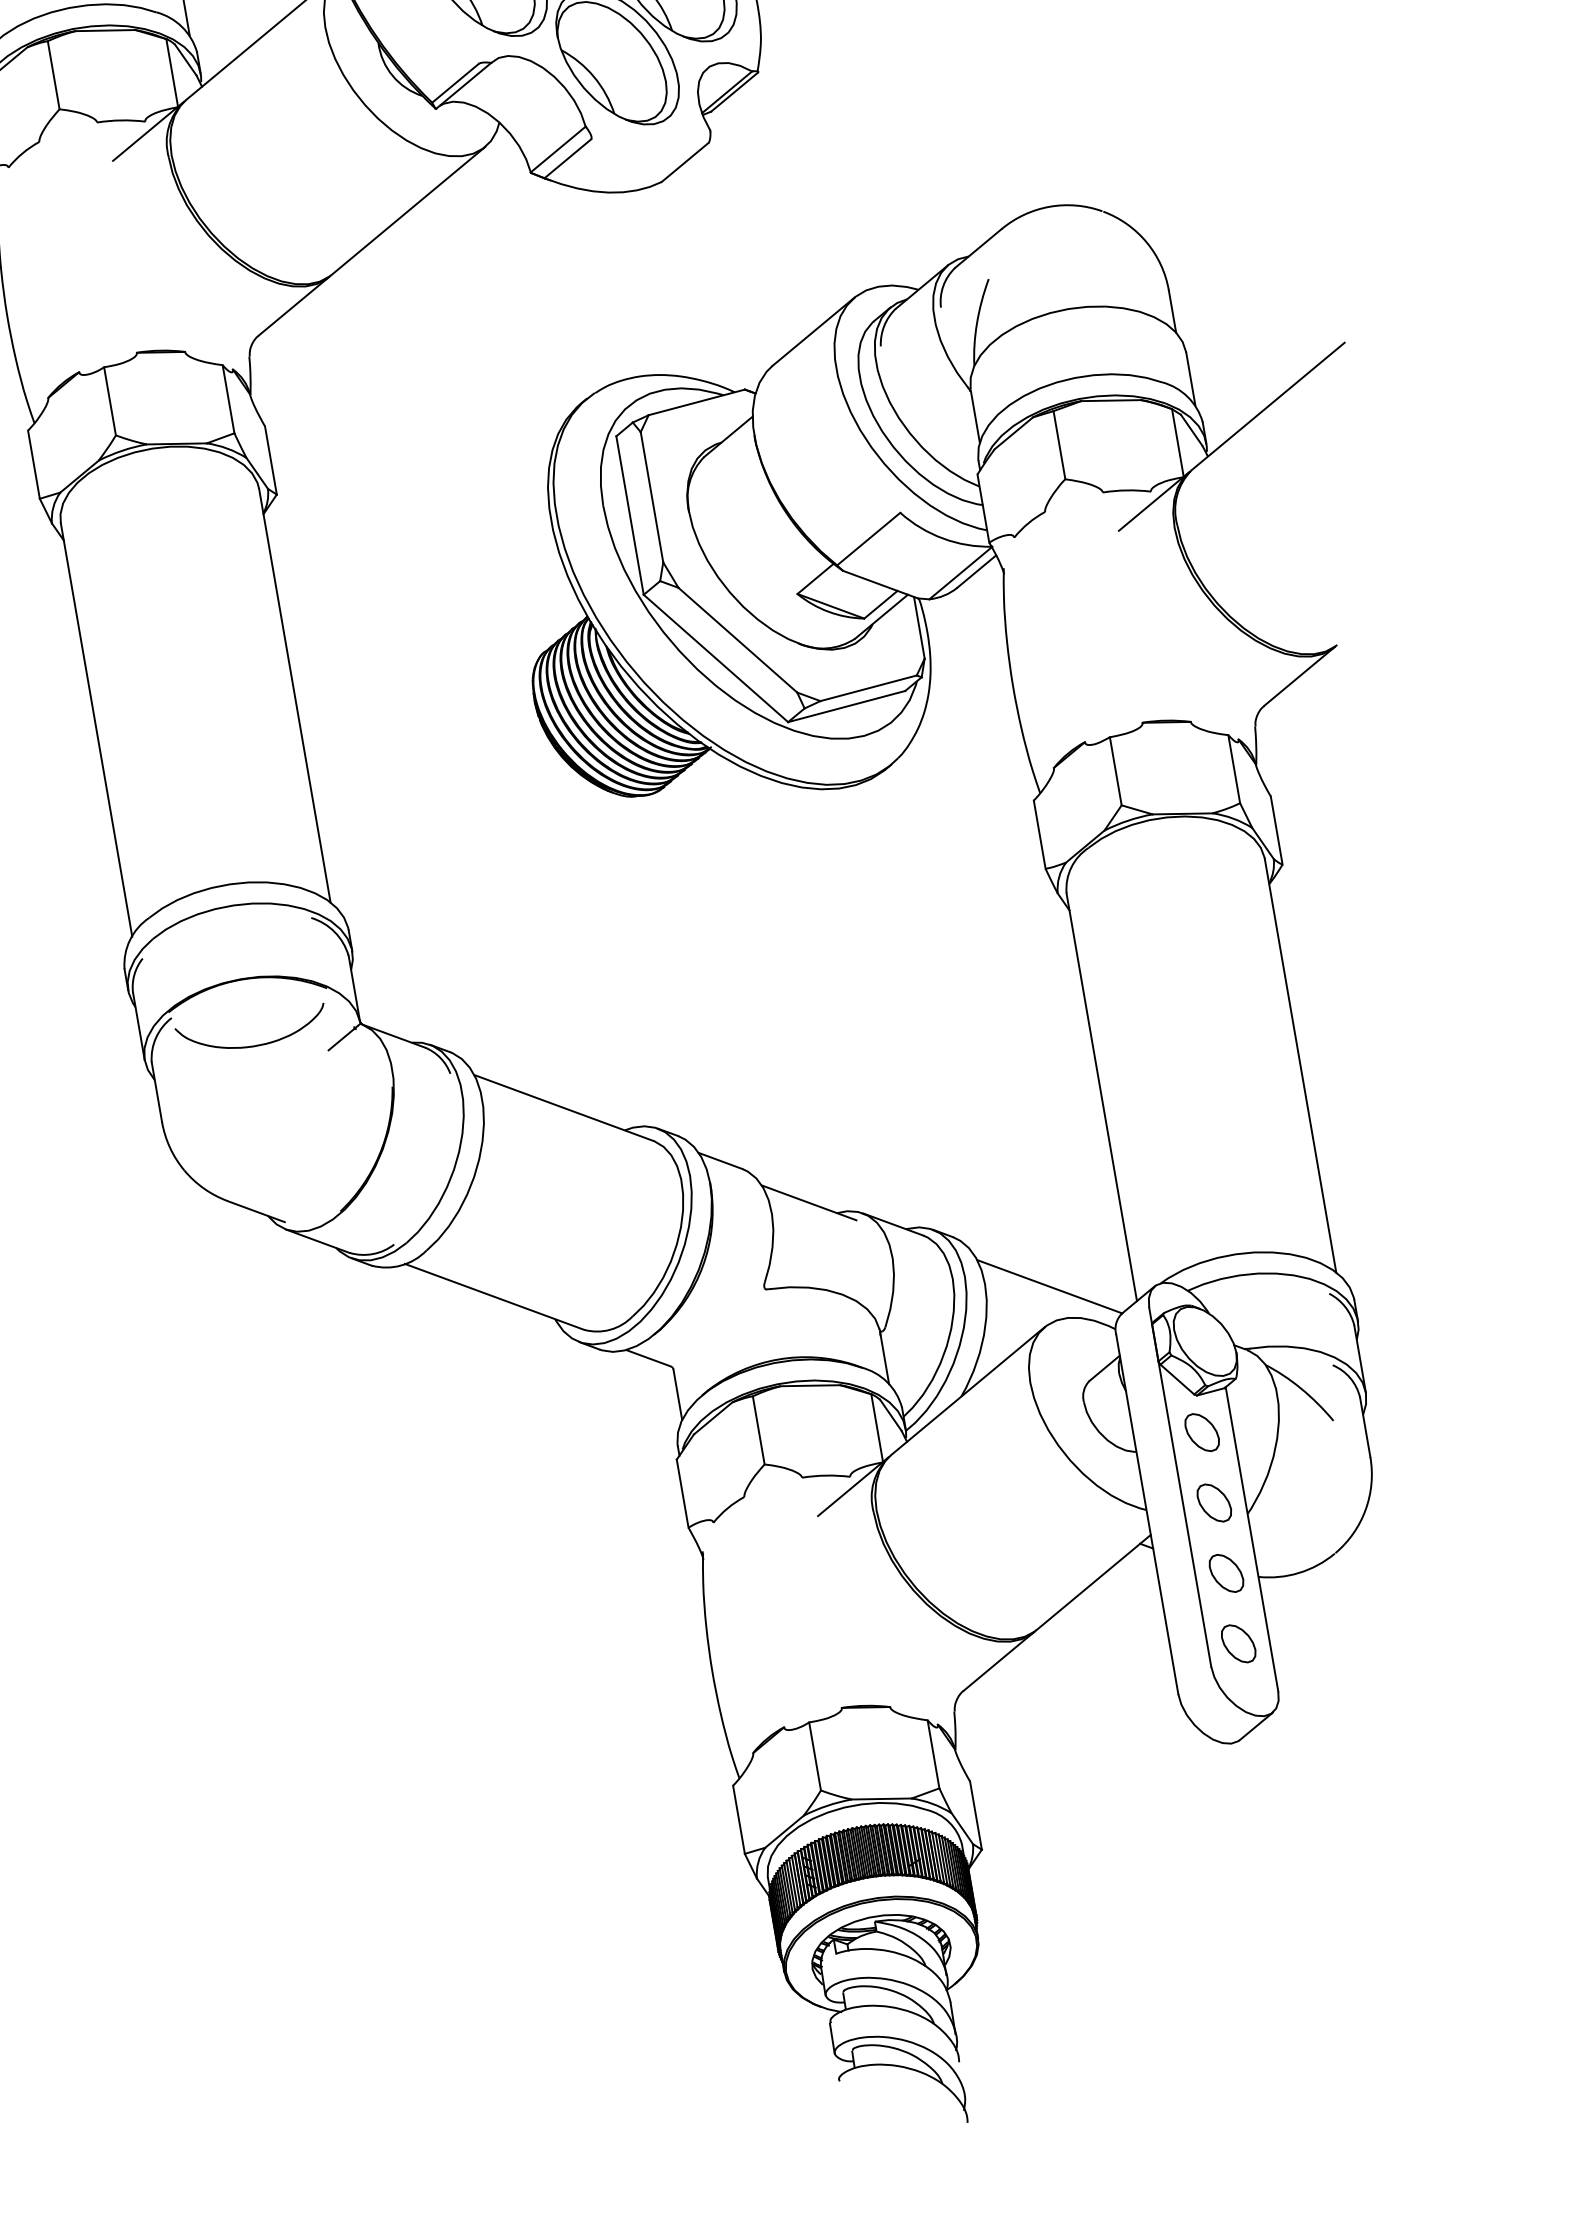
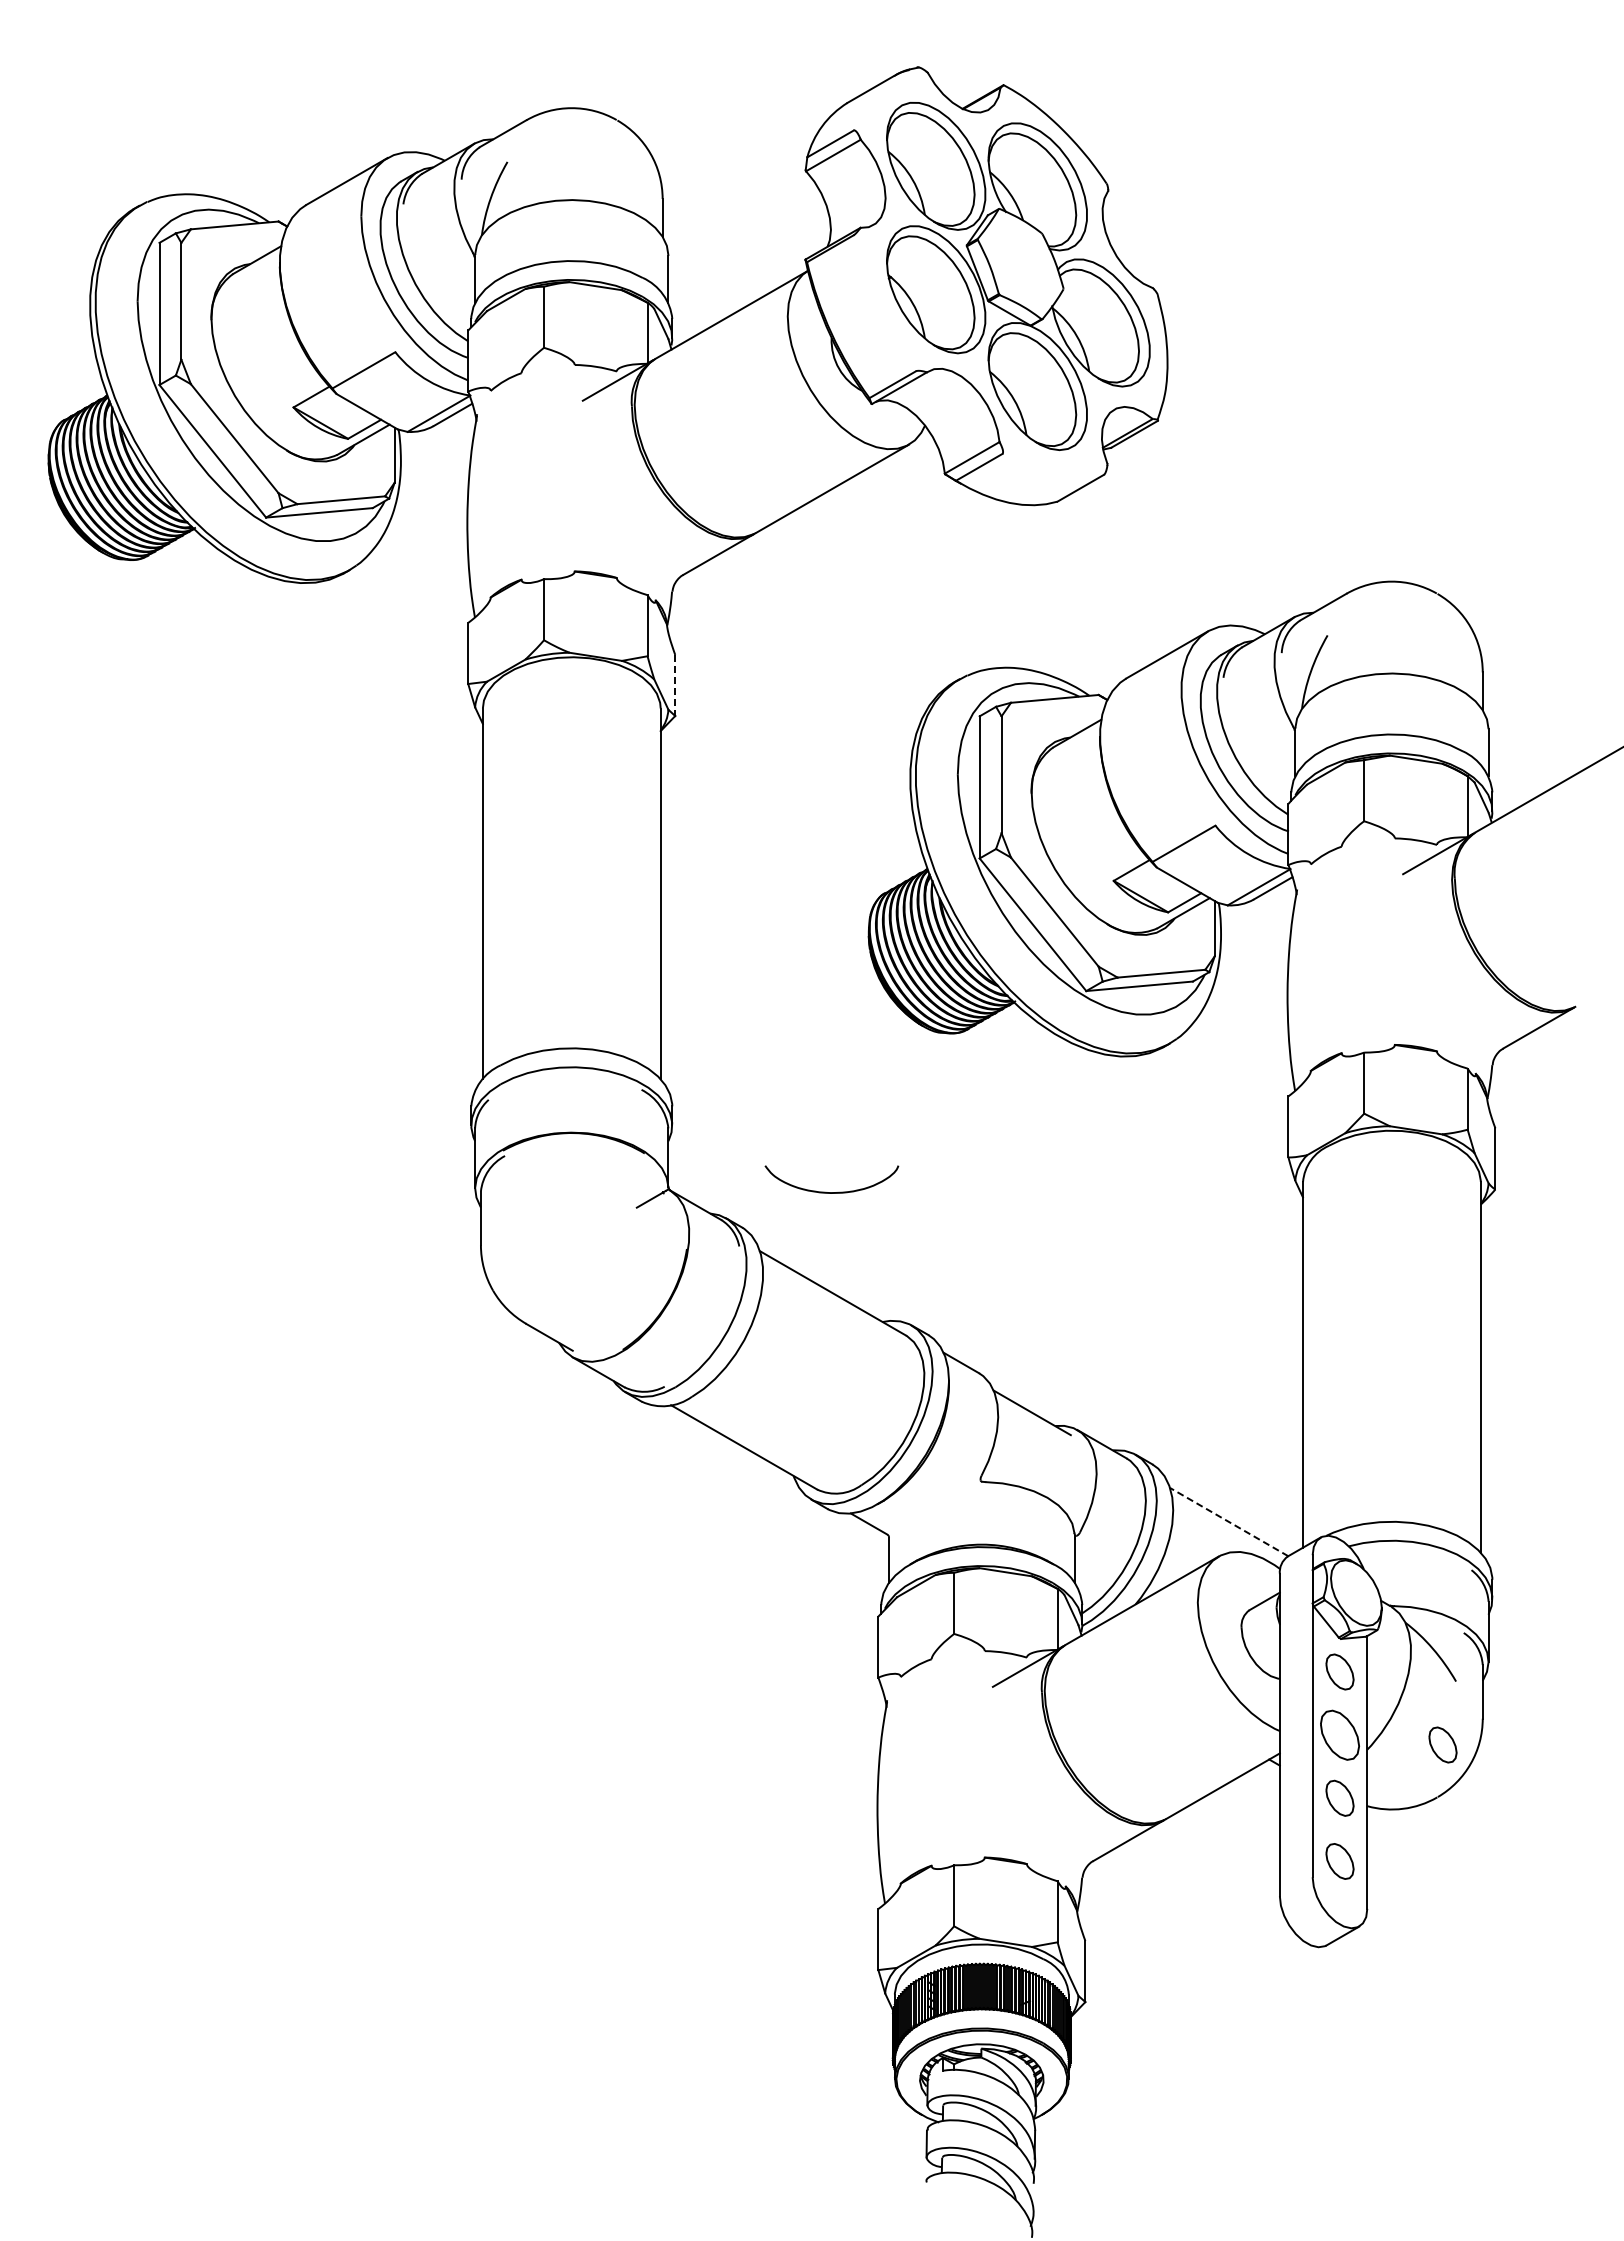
line: (271, 460) -> (675, 685), solid -> dashed
curve: (254, 1045) -> (831, 1192), moved
line: (1048, 1286) -> (1228, 1521), solid -> dashed
part: (1330, 1493) -> (1442, 1744), added
part: (1213, 1502) -> (1339, 1734), size x1.4

